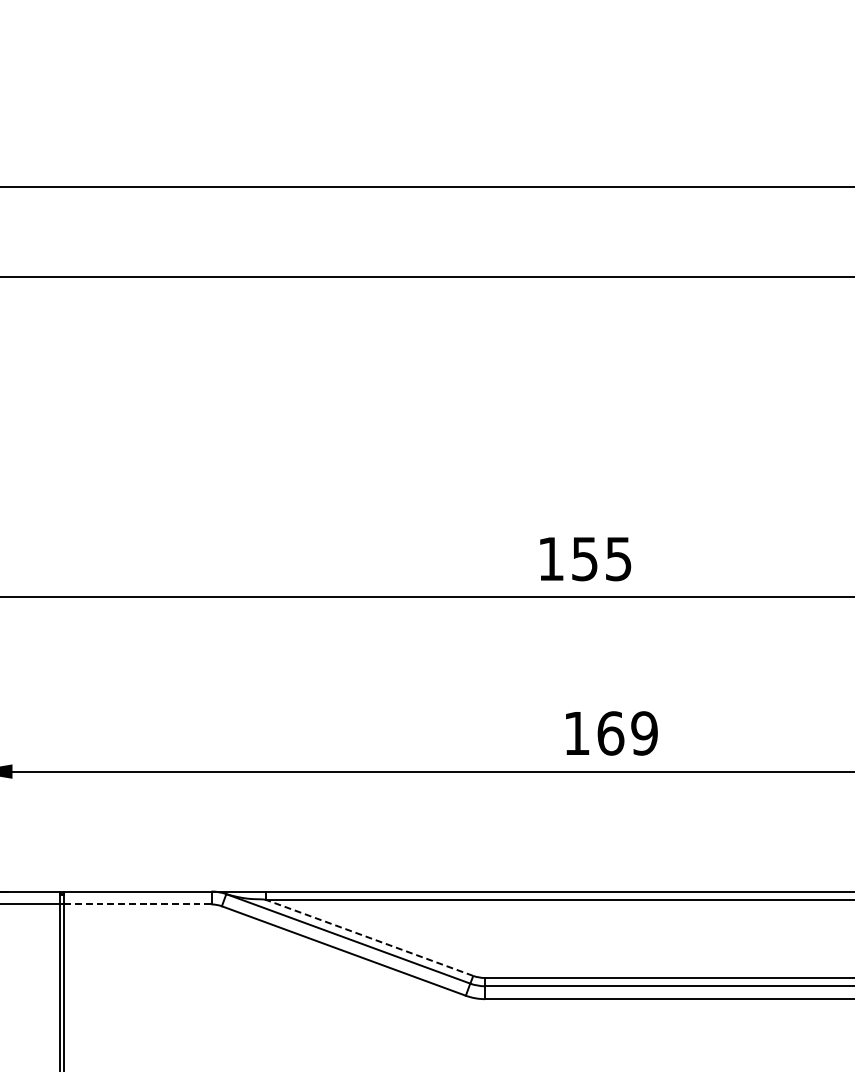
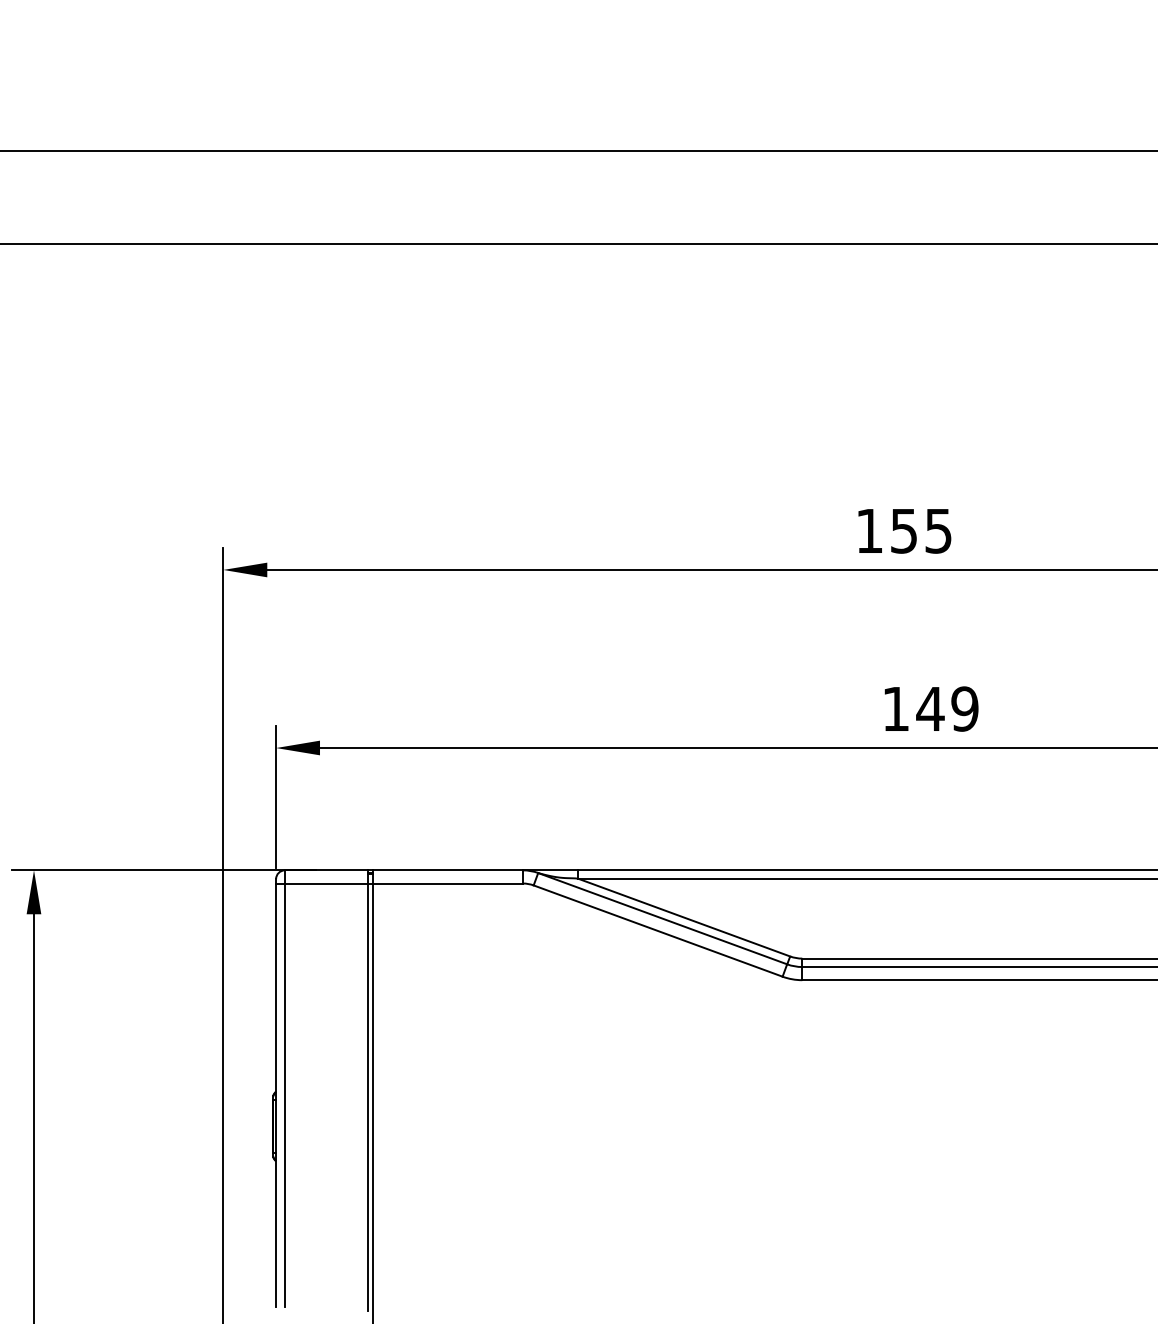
text: (610, 732) -> (930, 708), 169 -> 149
line: (138, 904) -> (448, 883), dashed -> solid
line: (369, 937) -> (684, 917), dashed -> solid

